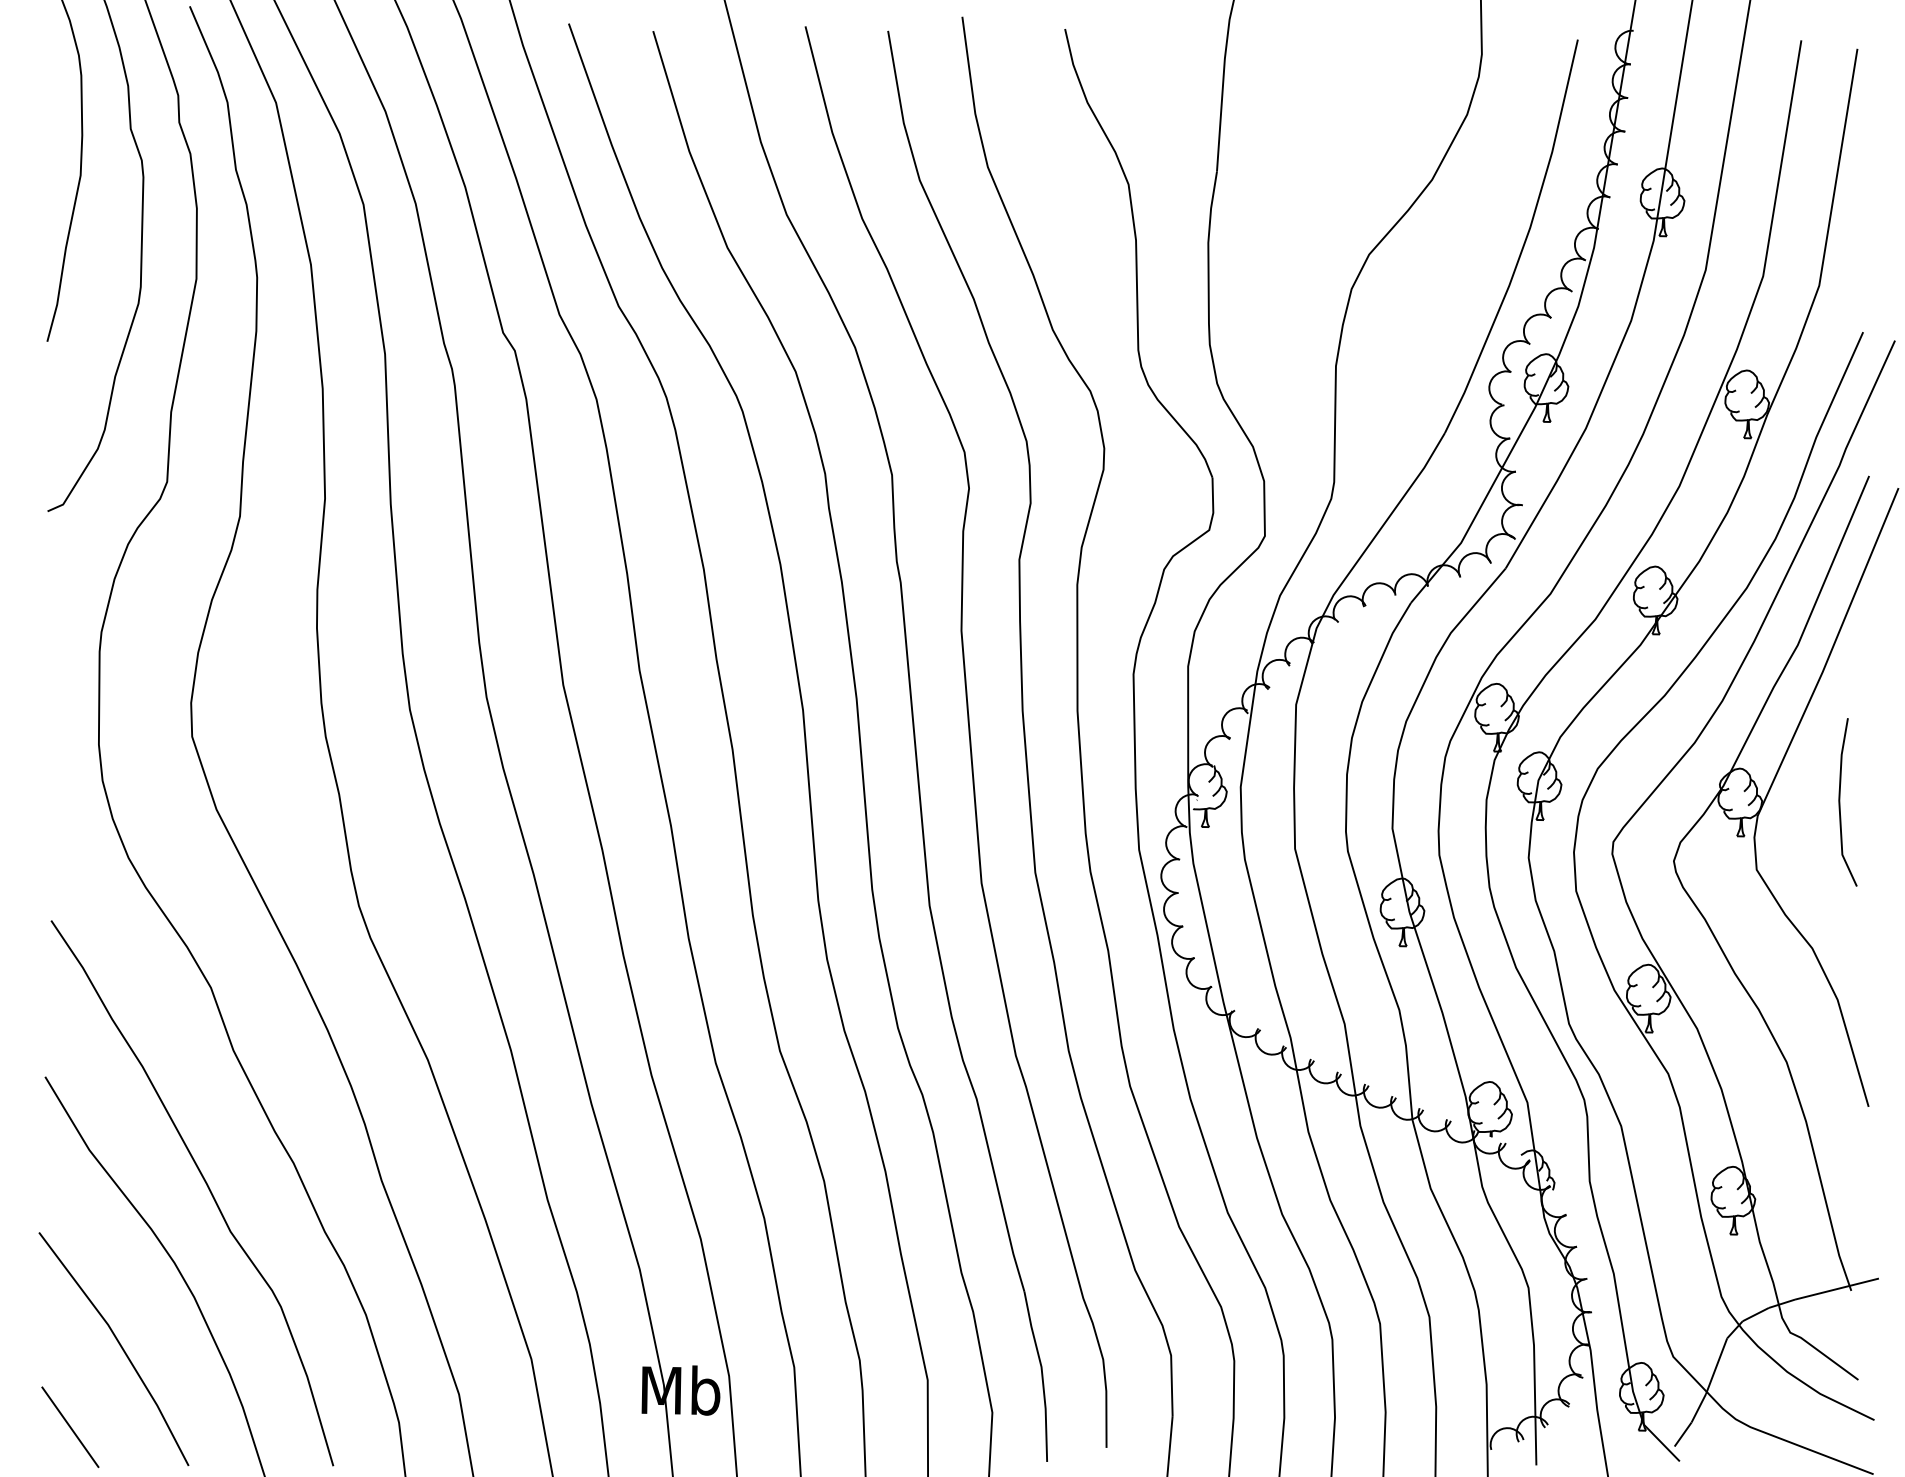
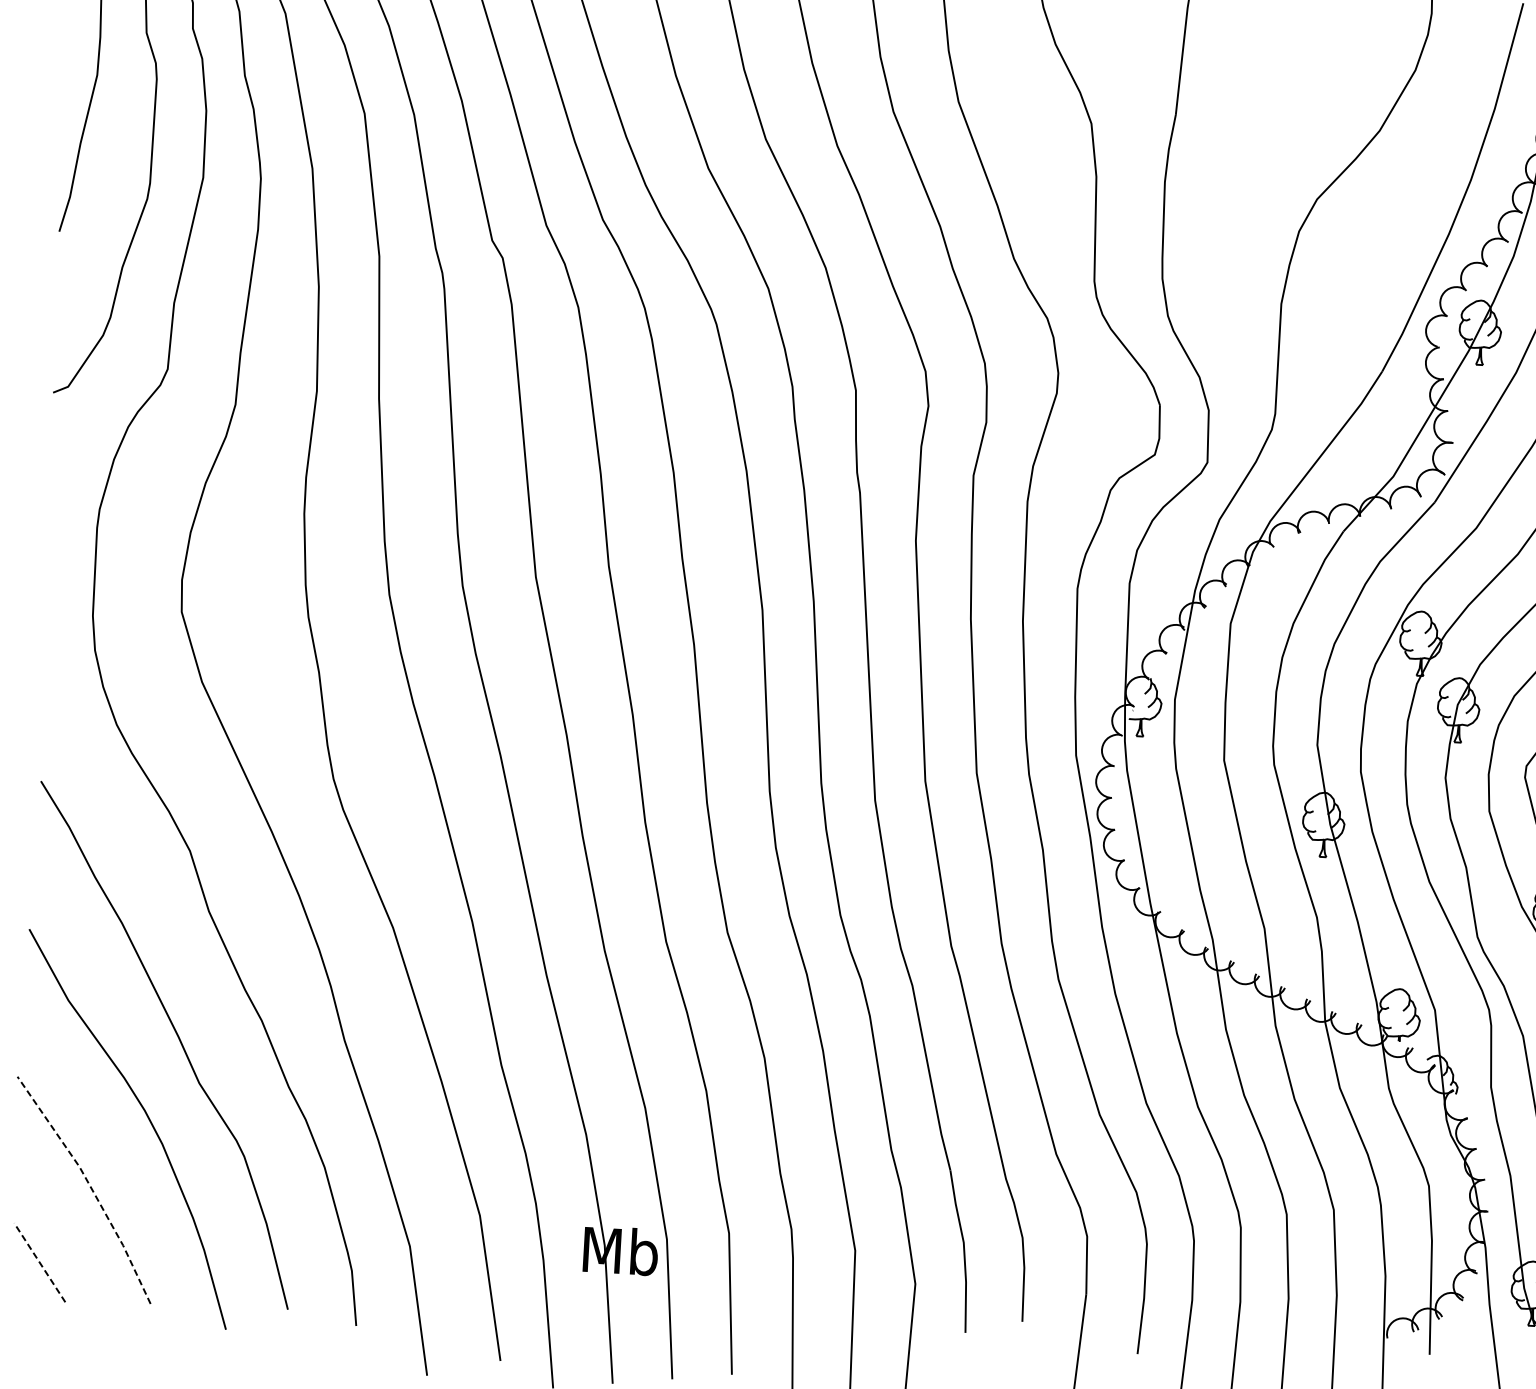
line: (120, 1345) -> (90, 1187), solid -> dashed
line: (70, 1427) -> (39, 1262), solid -> dashed

